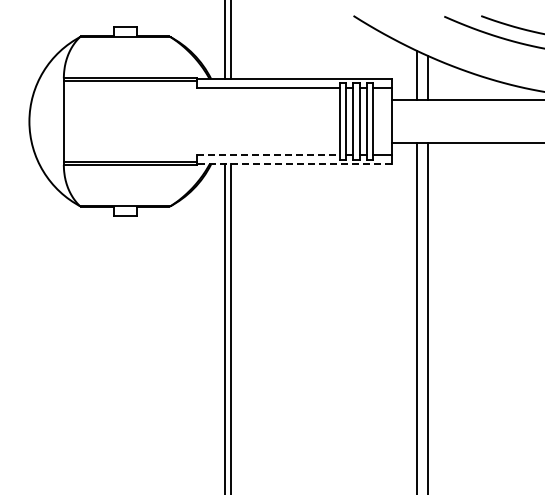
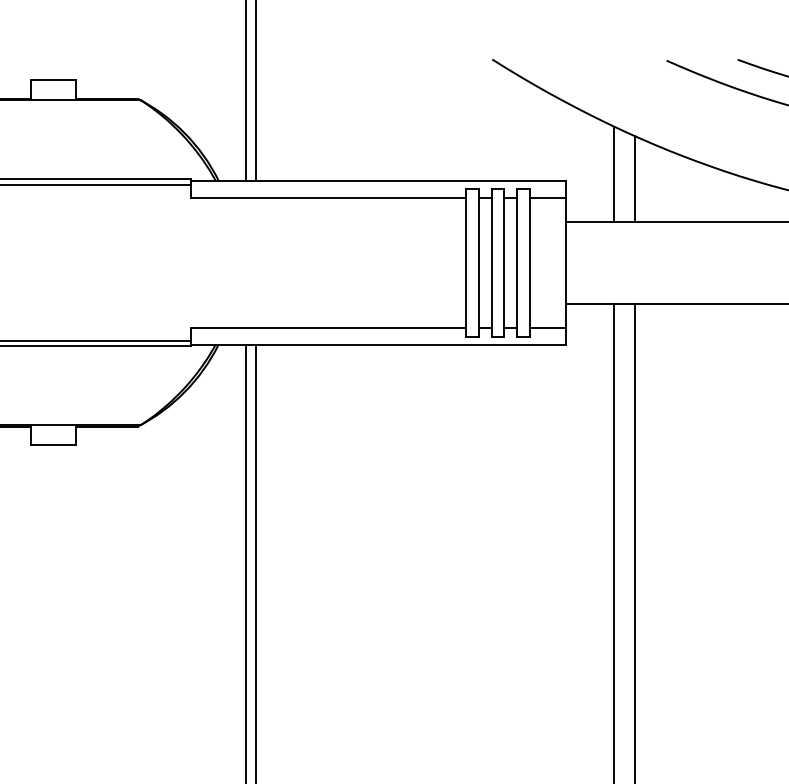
line: (268, 155) -> (328, 327), dashed -> solid
line: (293, 164) -> (376, 345), dashed -> solid

